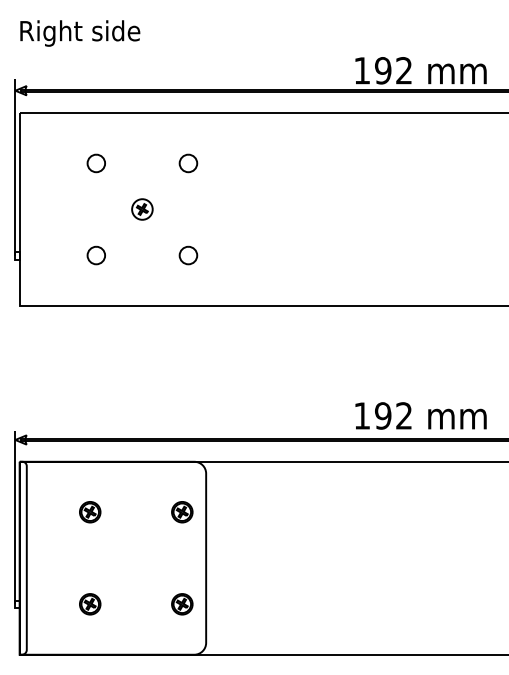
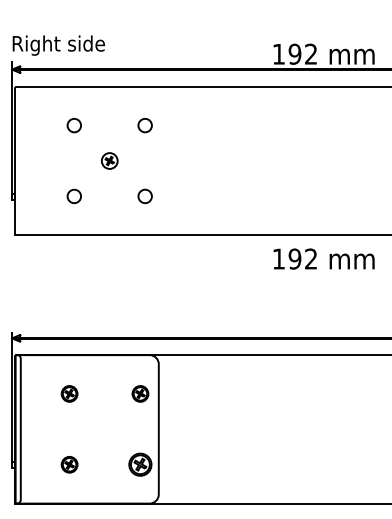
text: (80, 33) -> (59, 45), moved
text: (420, 415) -> (323, 258), moved
part: (182, 604) -> (140, 464), size x1.4

